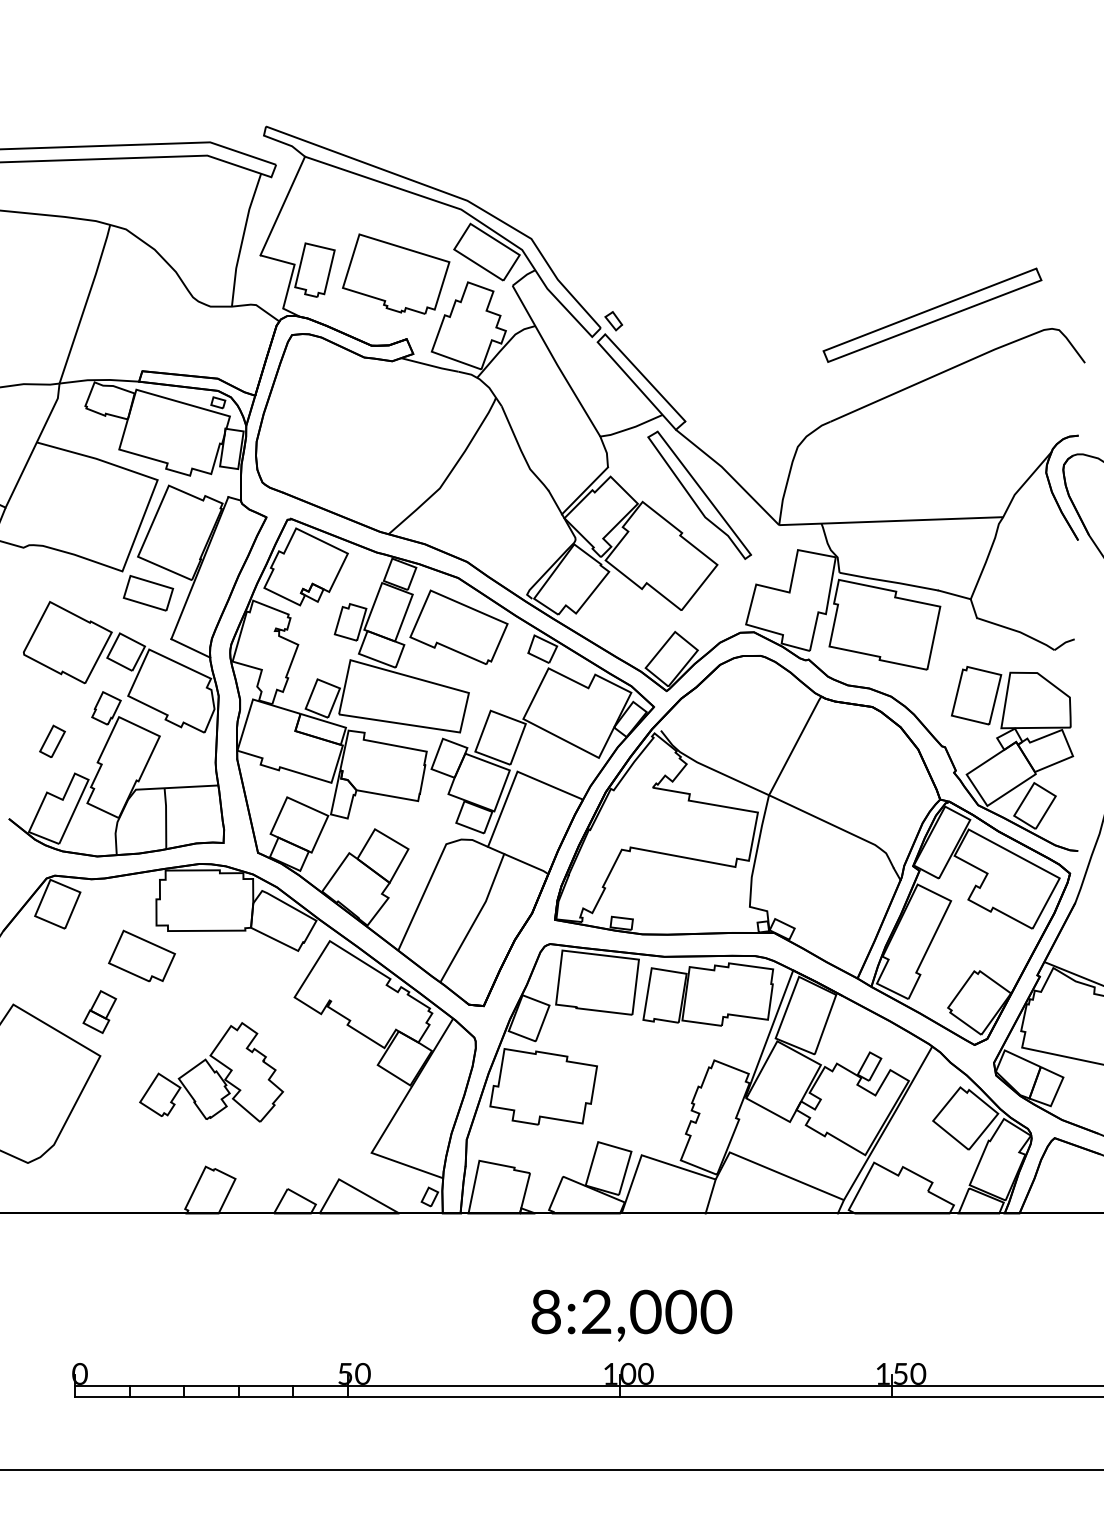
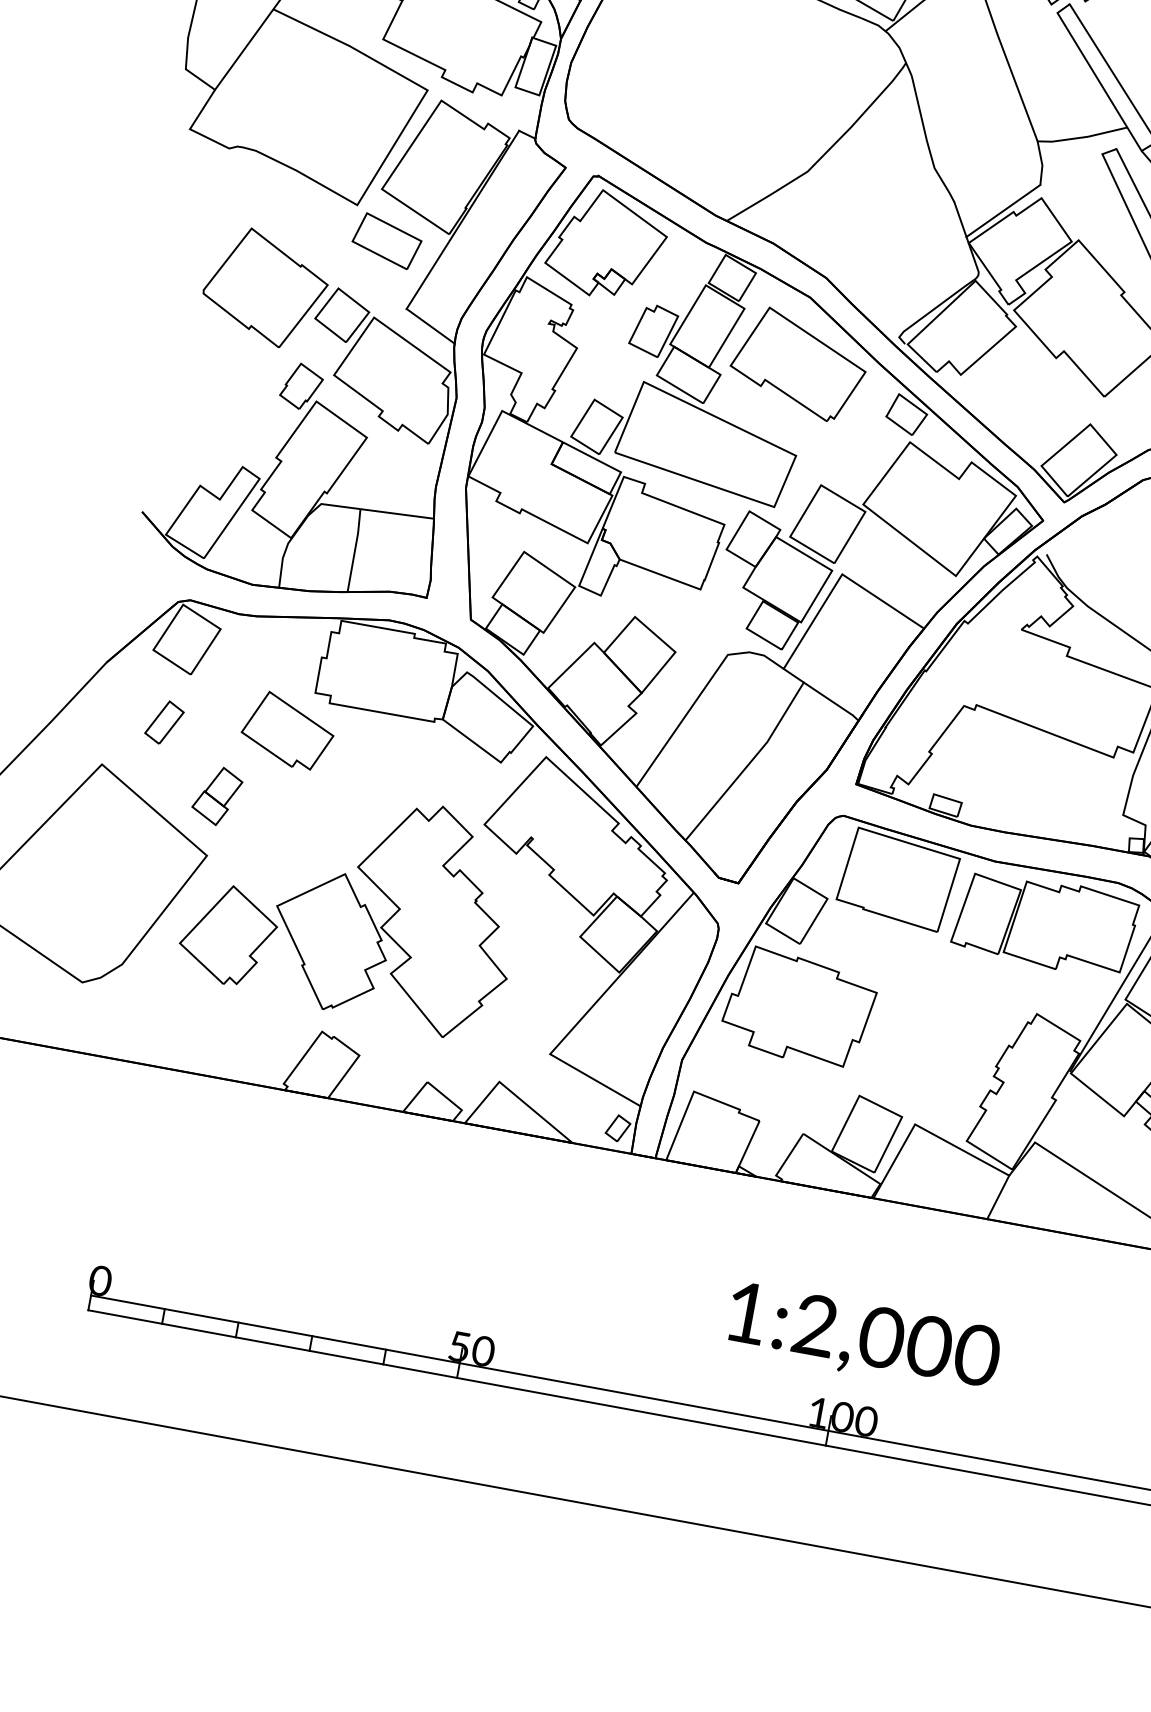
part: (52, 740) -> (164, 721), moved
part: (211, 1072) -> (353, 905), size x1.67
text: (545, 1311) -> (746, 1312), 8:2,000 -> 1:2,000

